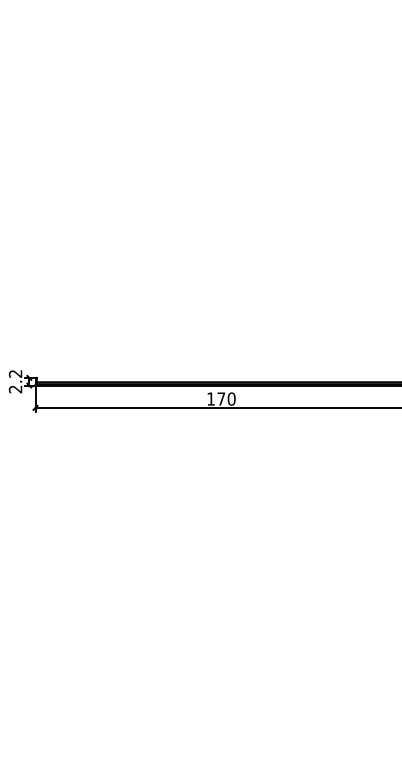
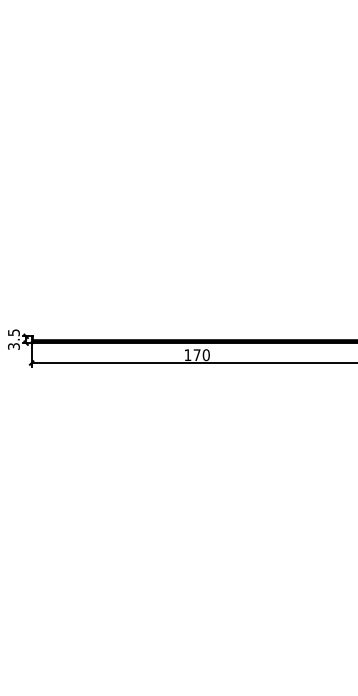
text: (15, 381) -> (13, 339), 2.2 -> 3.5

